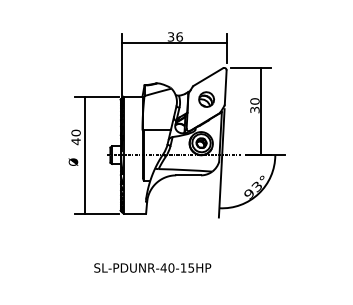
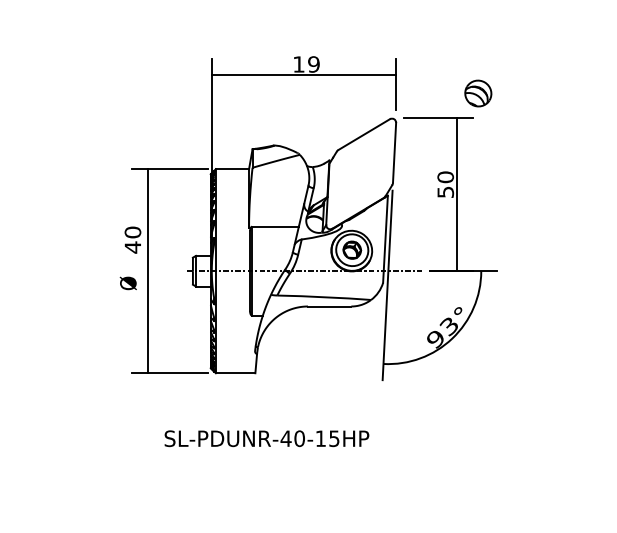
text: (174, 36) -> (305, 63), 36 -> 19
part: (206, 99) -> (478, 93), moved
text: (254, 109) -> (444, 191), 30 -> 50
text: (152, 267) -> (266, 437), moved

